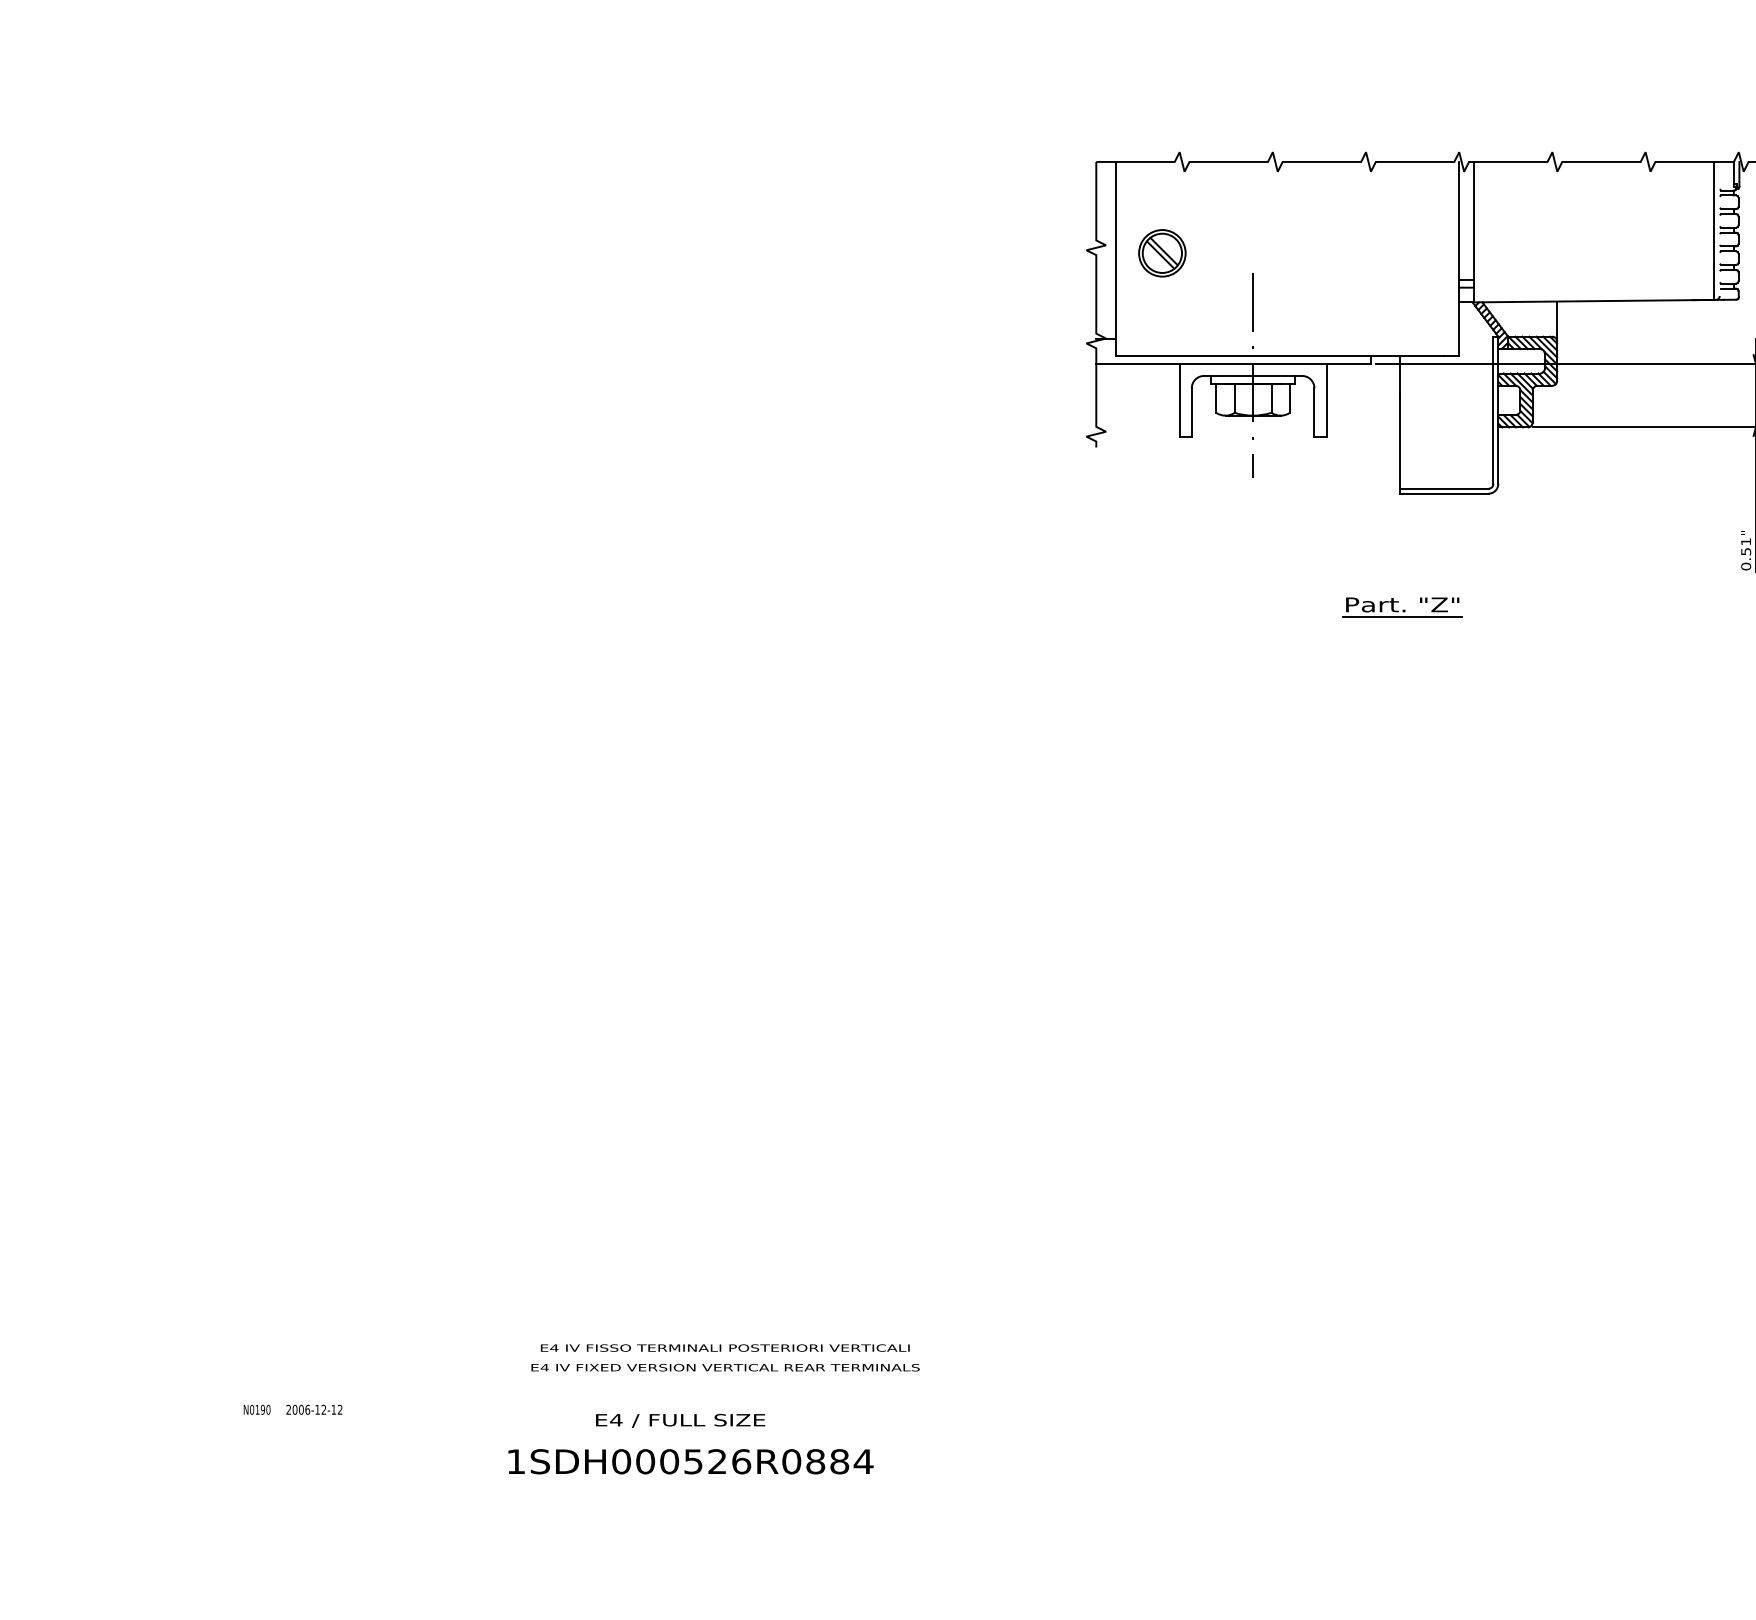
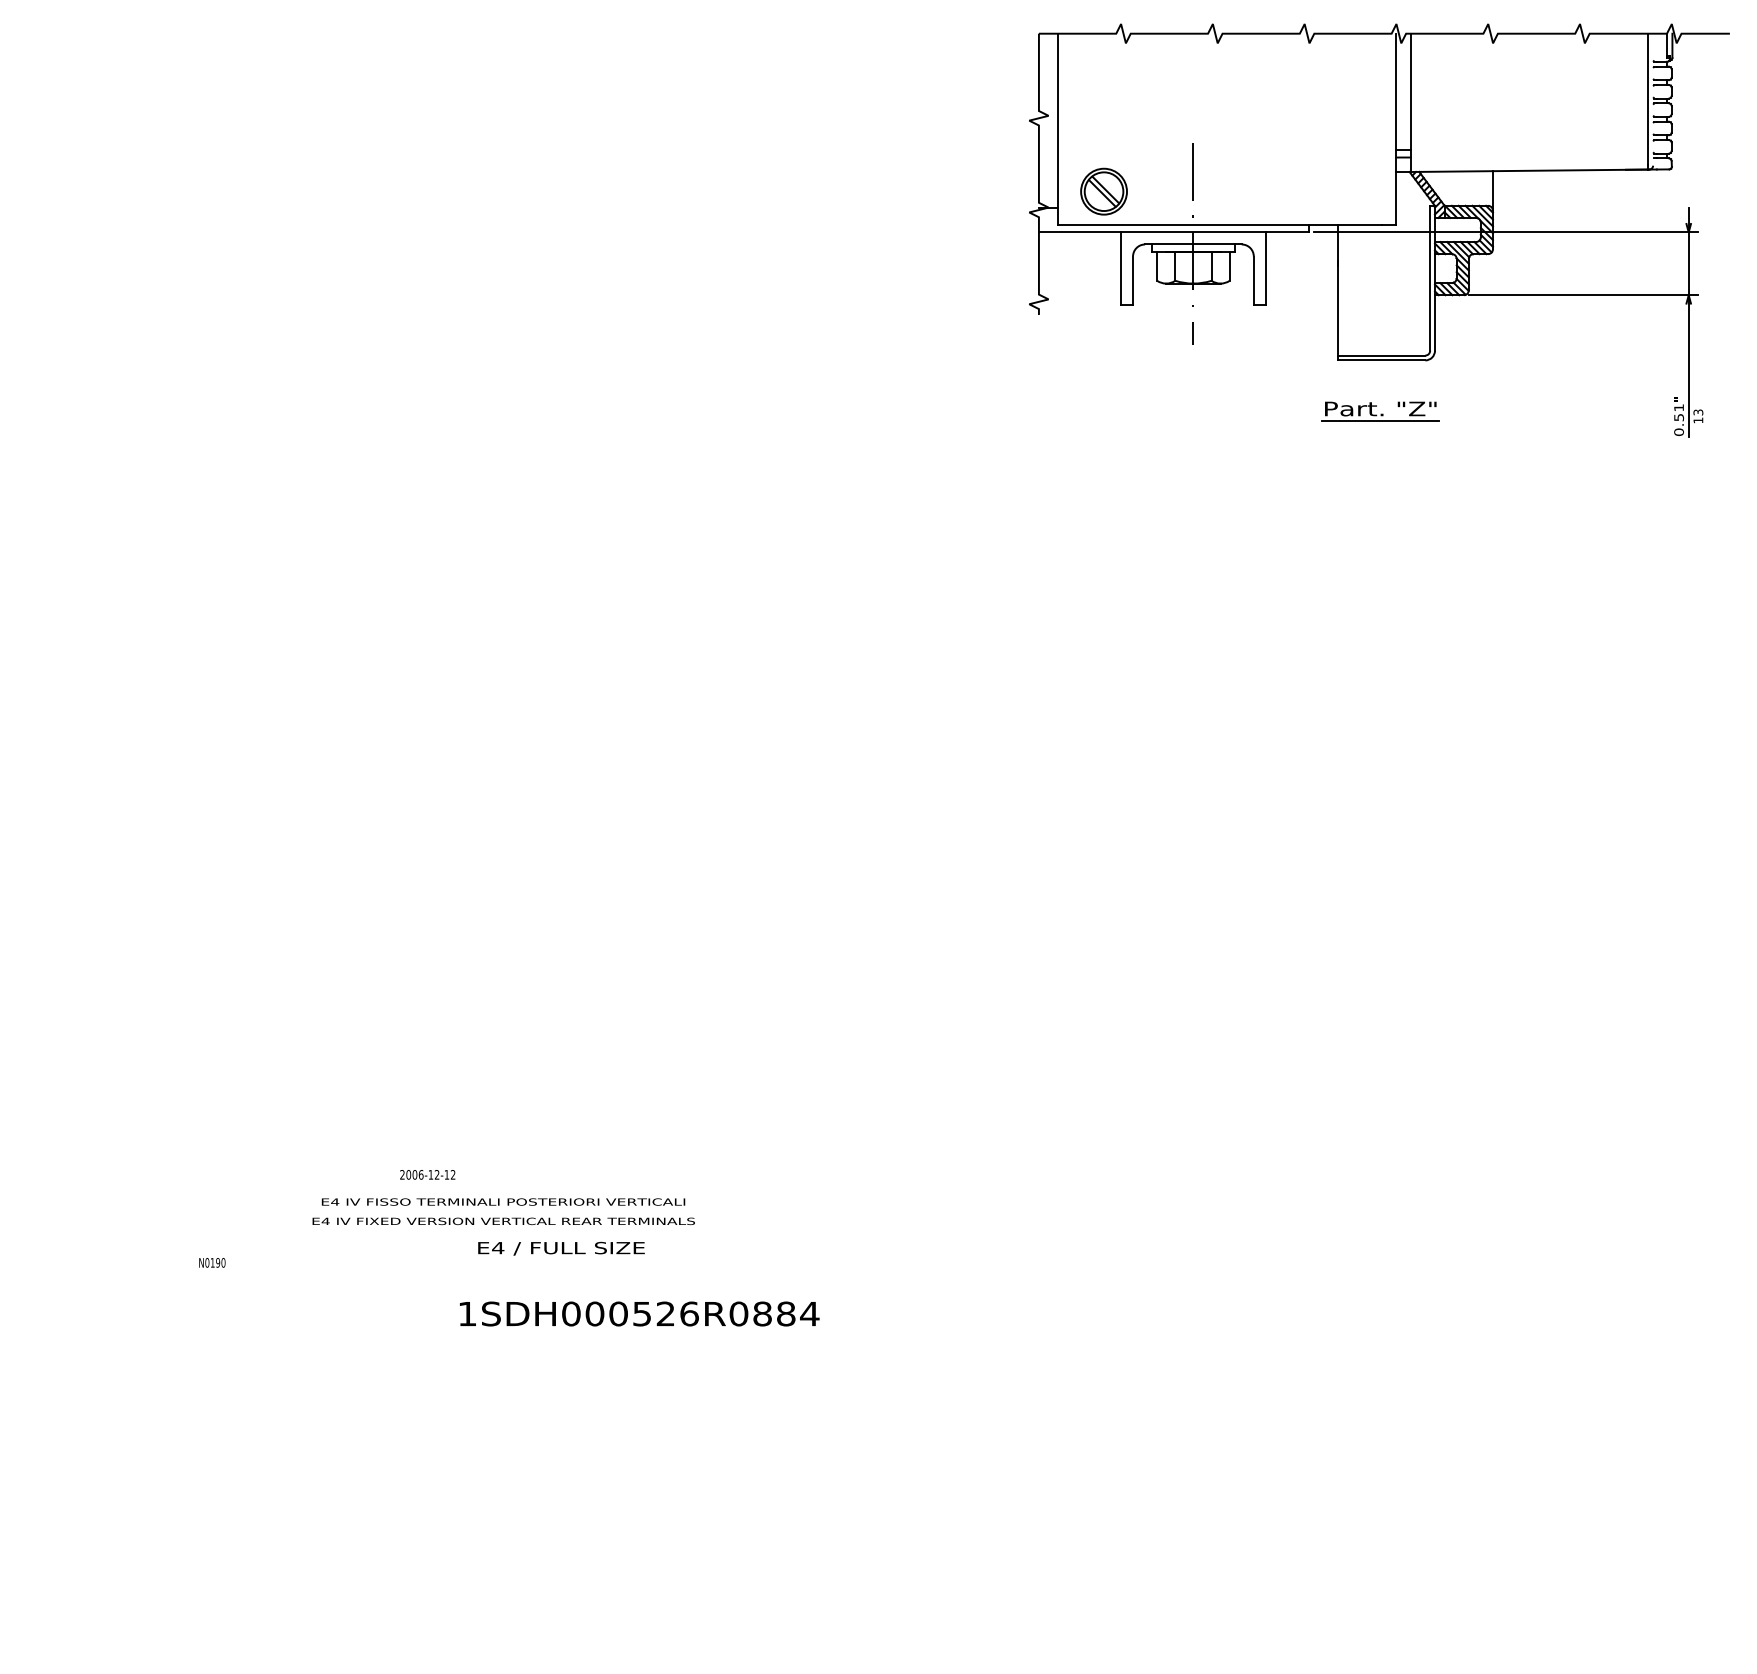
part: (1161, 253) -> (1103, 191), moved
part: (1402, 607) -> (1380, 411), moved
text: (725, 1357) -> (503, 1211), moved
text: (314, 1409) -> (427, 1174), moved
text: (680, 1420) -> (561, 1248), moved

